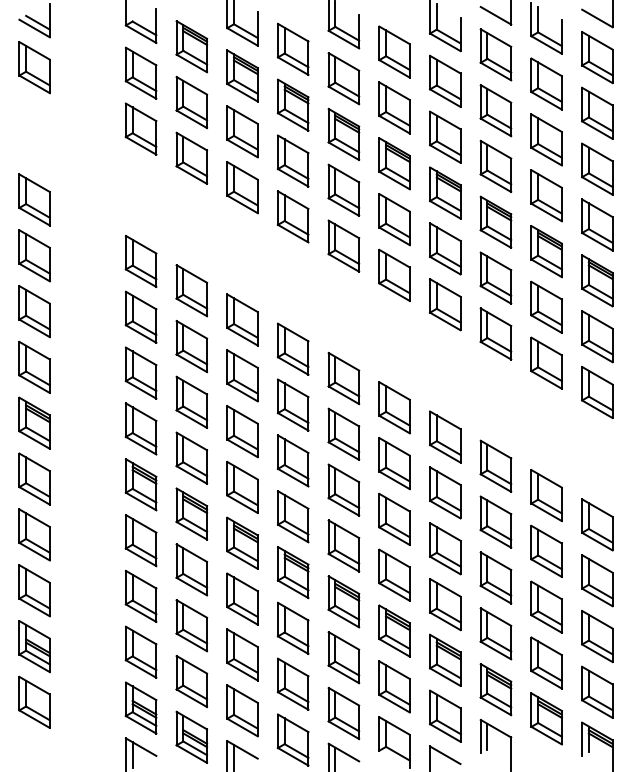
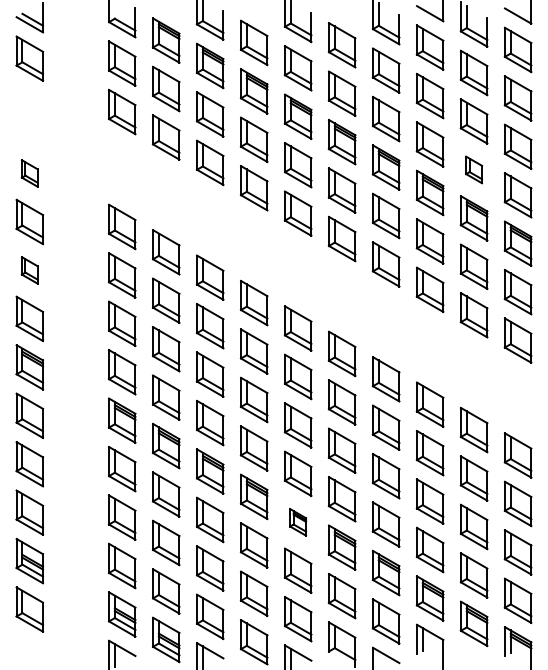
part: (545, 195) -> (473, 169), size x0.6
part: (34, 199) -> (29, 173), size x0.6
part: (34, 311) -> (29, 270), size x0.6
part: (343, 602) -> (297, 522), size x0.6

